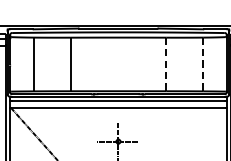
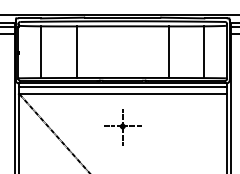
line: (166, 64) -> (168, 52), dashed -> solid
line: (203, 64) -> (204, 52), dashed -> solid

